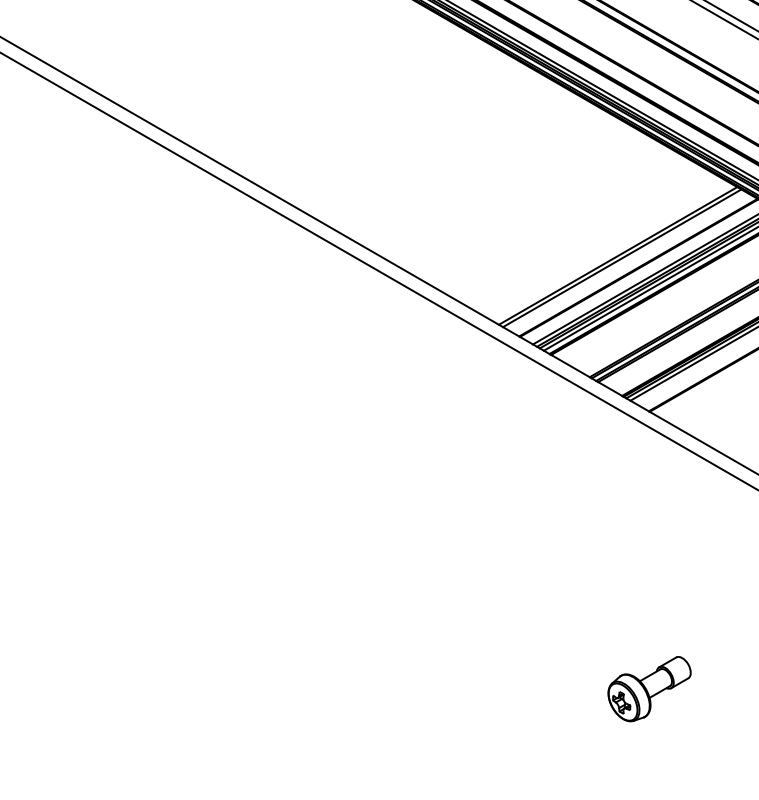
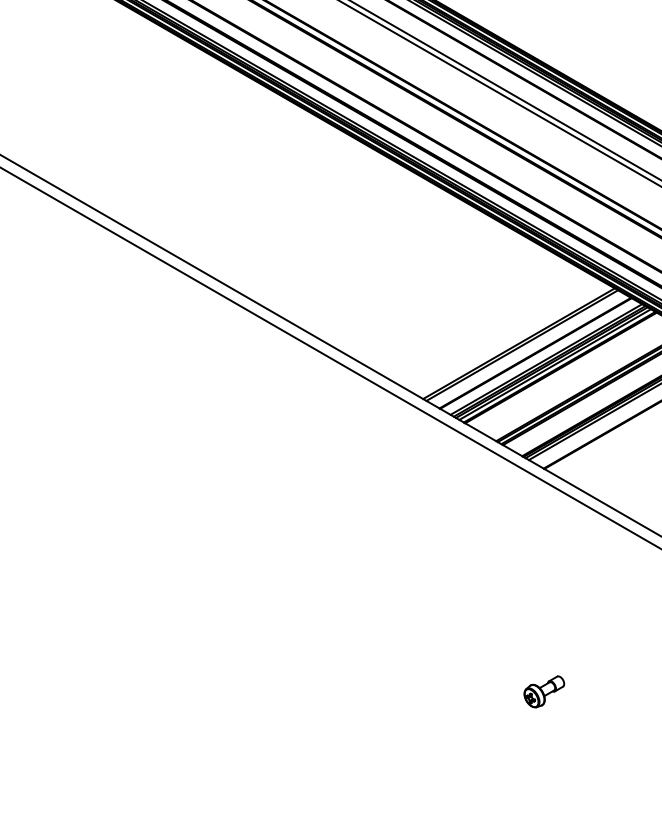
part: (649, 688) -> (544, 691), size x0.6

